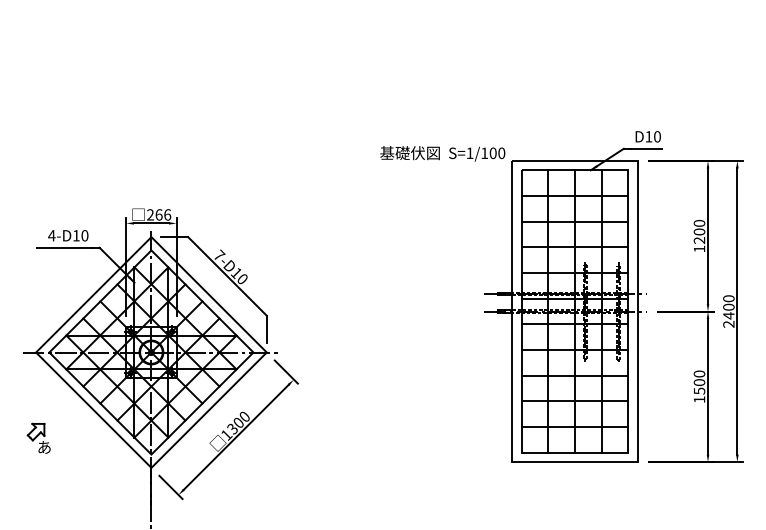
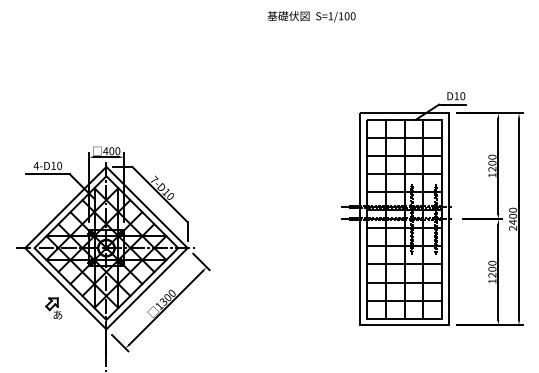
text: (442, 153) -> (311, 16), moved
text: (158, 214) -> (111, 150), 266 -> 400
text: (699, 390) -> (492, 274), 1500 -> 1200
part: (38, 437) -> (53, 307), moved

